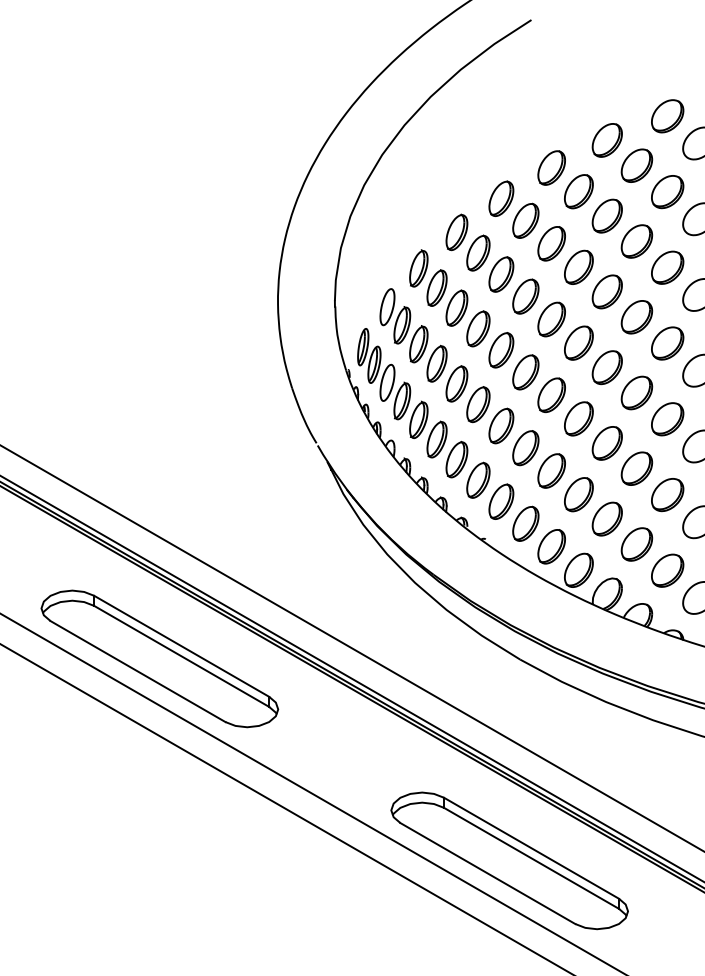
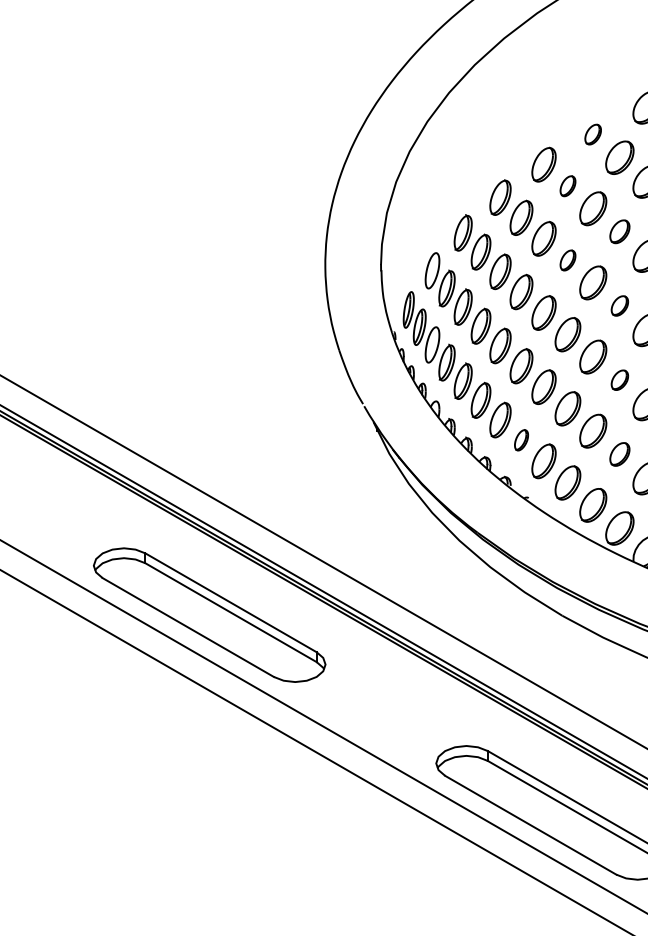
part: (551, 167) -> (593, 134), size x0.6
part: (525, 220) -> (567, 185), size x0.6
part: (578, 266) -> (619, 231), size x0.7
part: (525, 296) -> (567, 260), size x0.6
part: (578, 342) -> (619, 305), size x0.6
part: (578, 418) -> (619, 379), size x0.6
part: (478, 479) -> (521, 439), size x0.6
part: (578, 494) -> (619, 454), size x0.7

